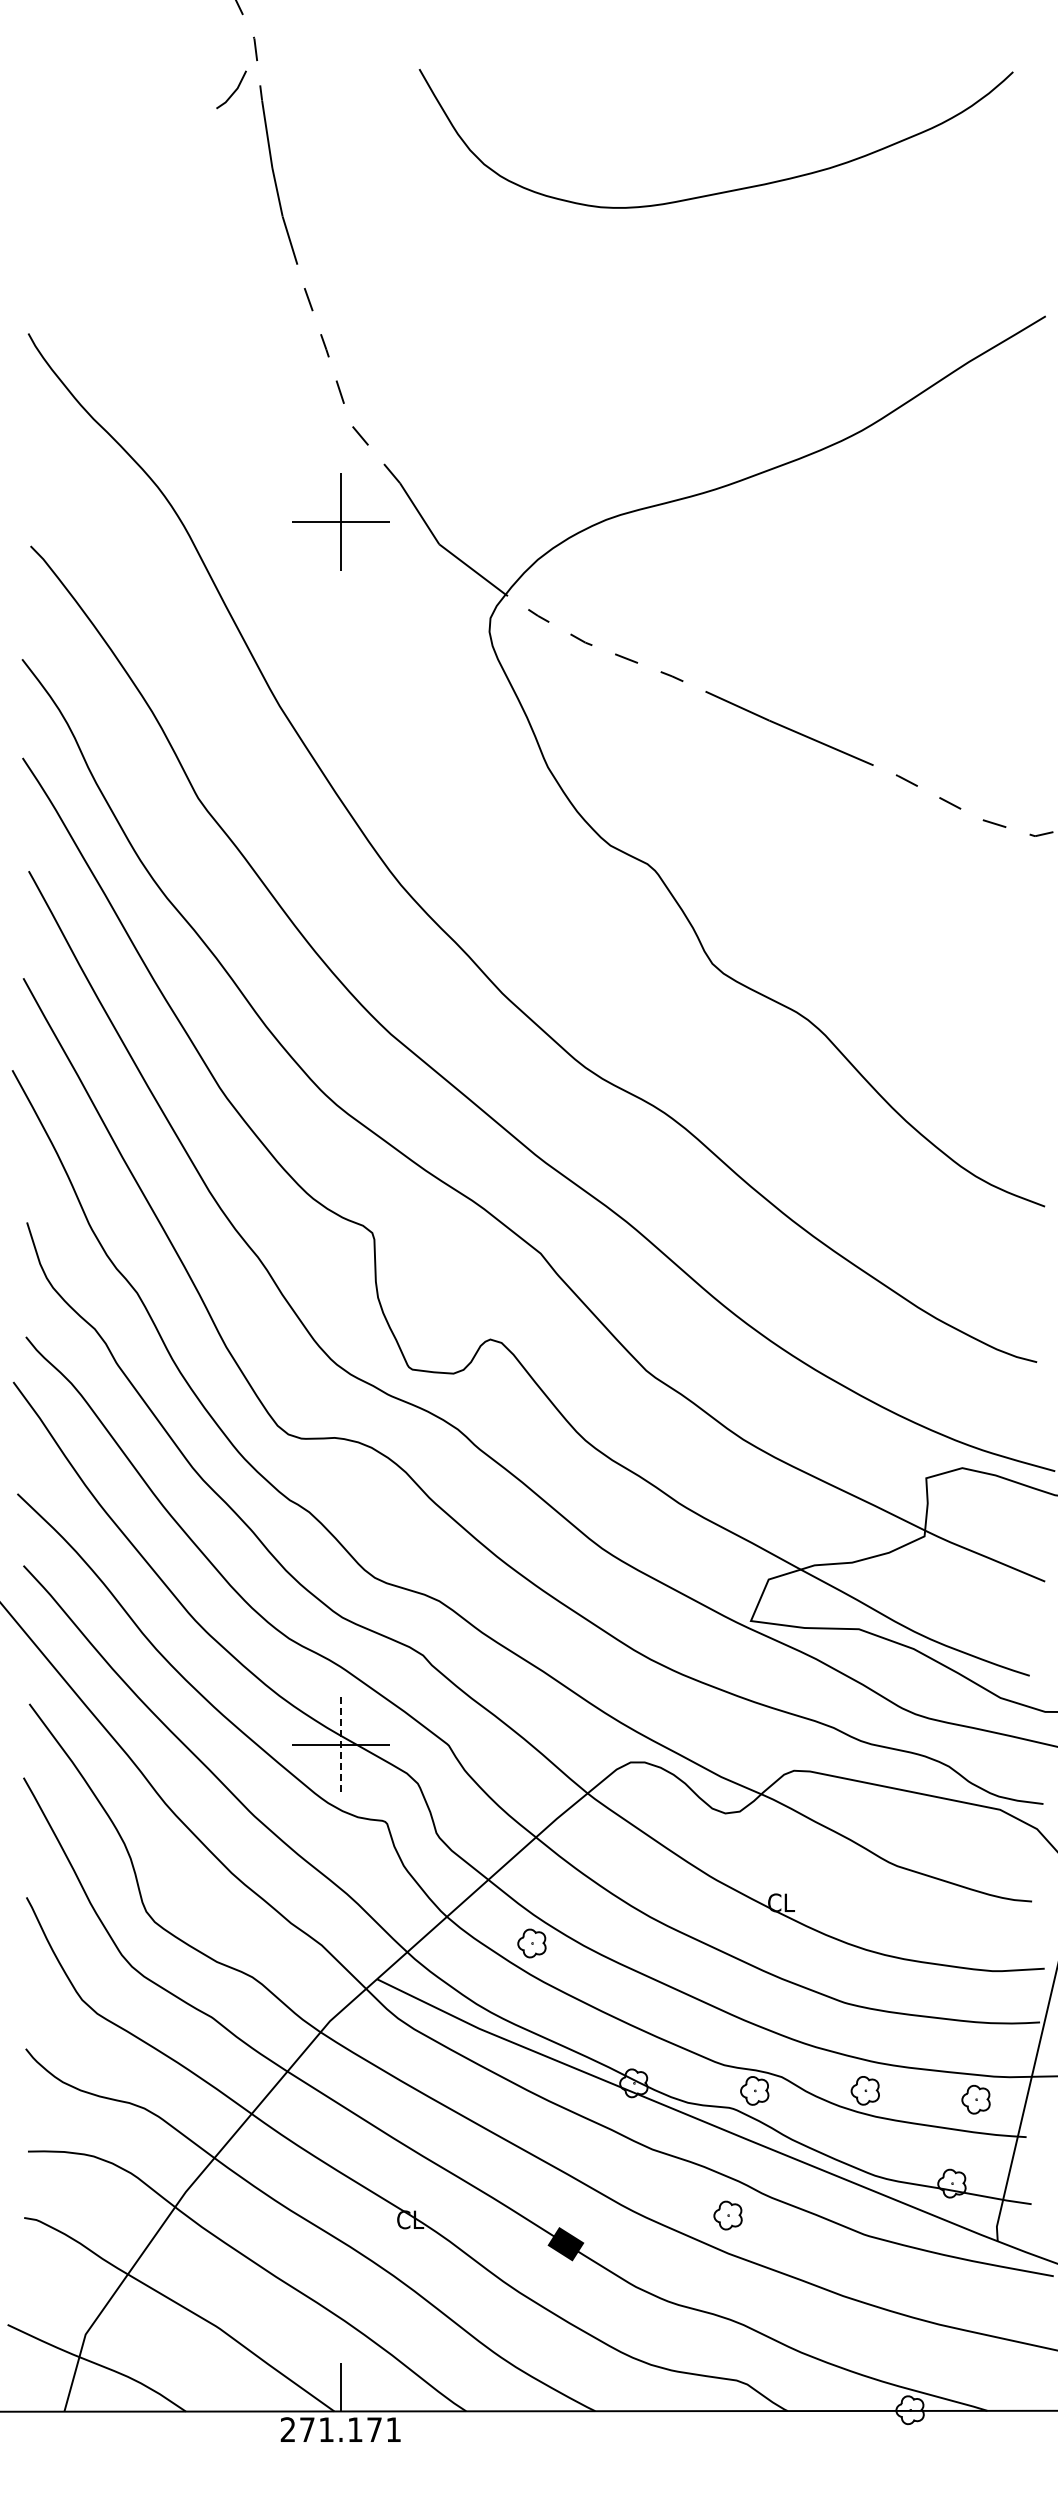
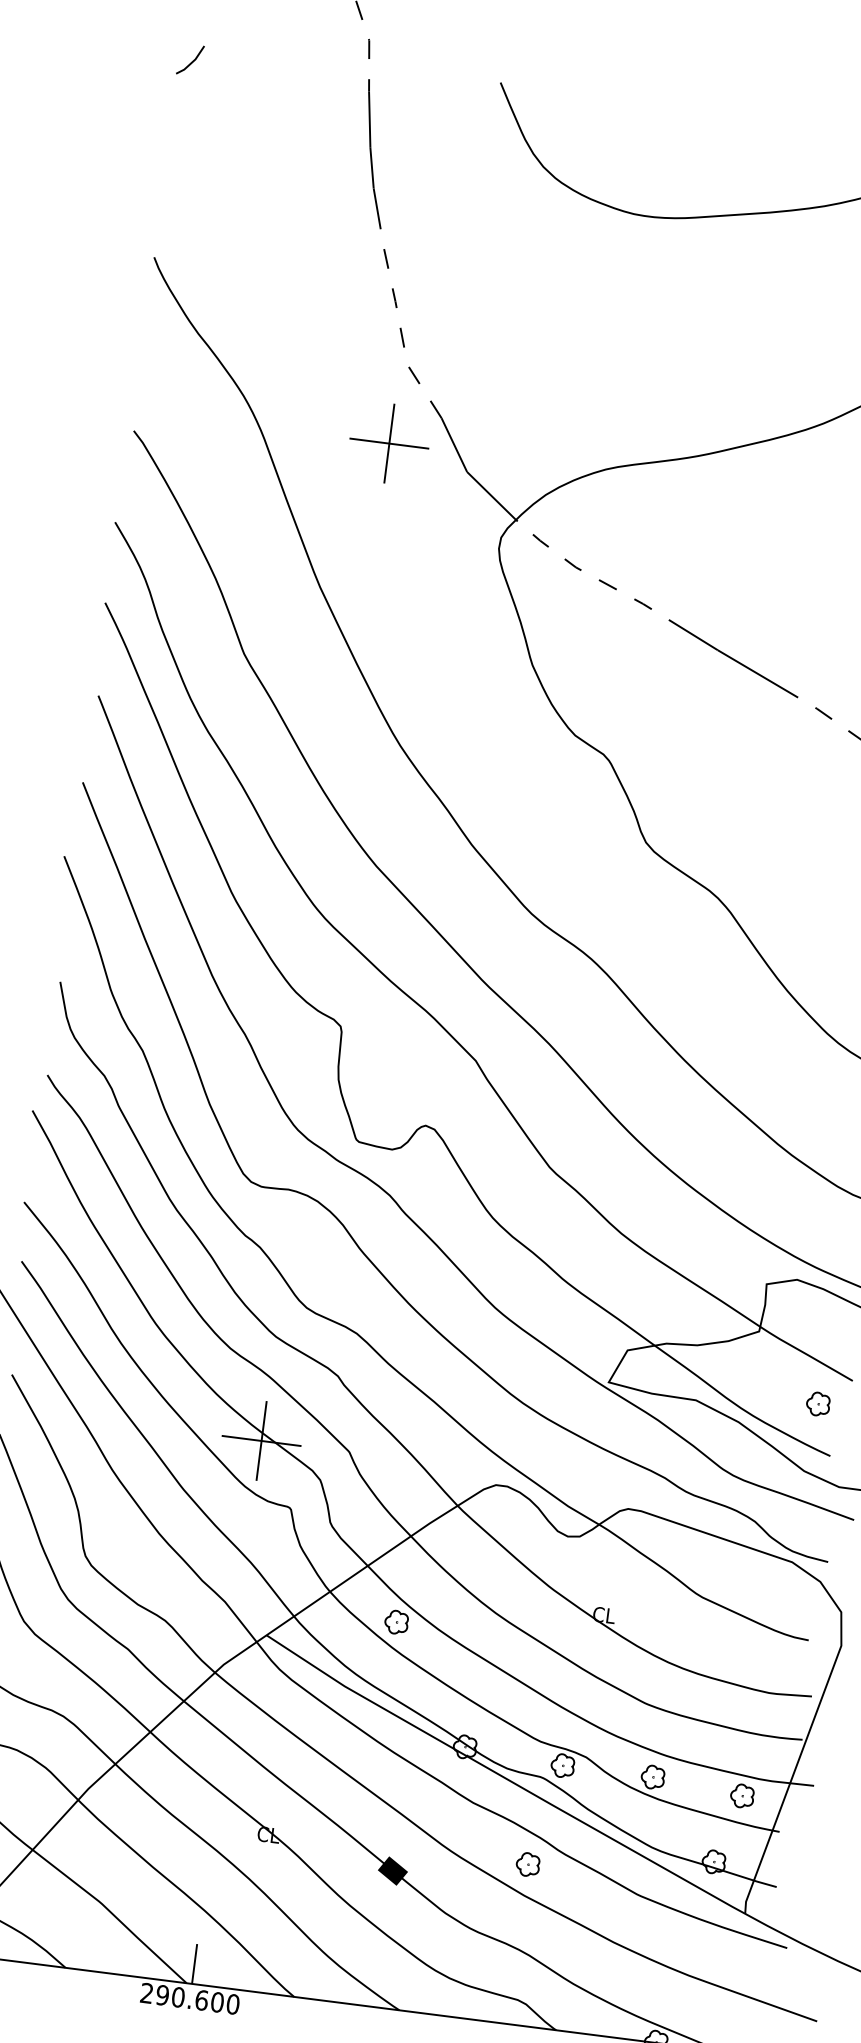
line: (233, 91) -> (191, 61), moved
part: (1006, 1614) -> (817, 1403), added
line: (341, 1745) -> (262, 1441), dashed -> solid
text: (350, 2429) -> (197, 1999), 271.171 -> 290.600

